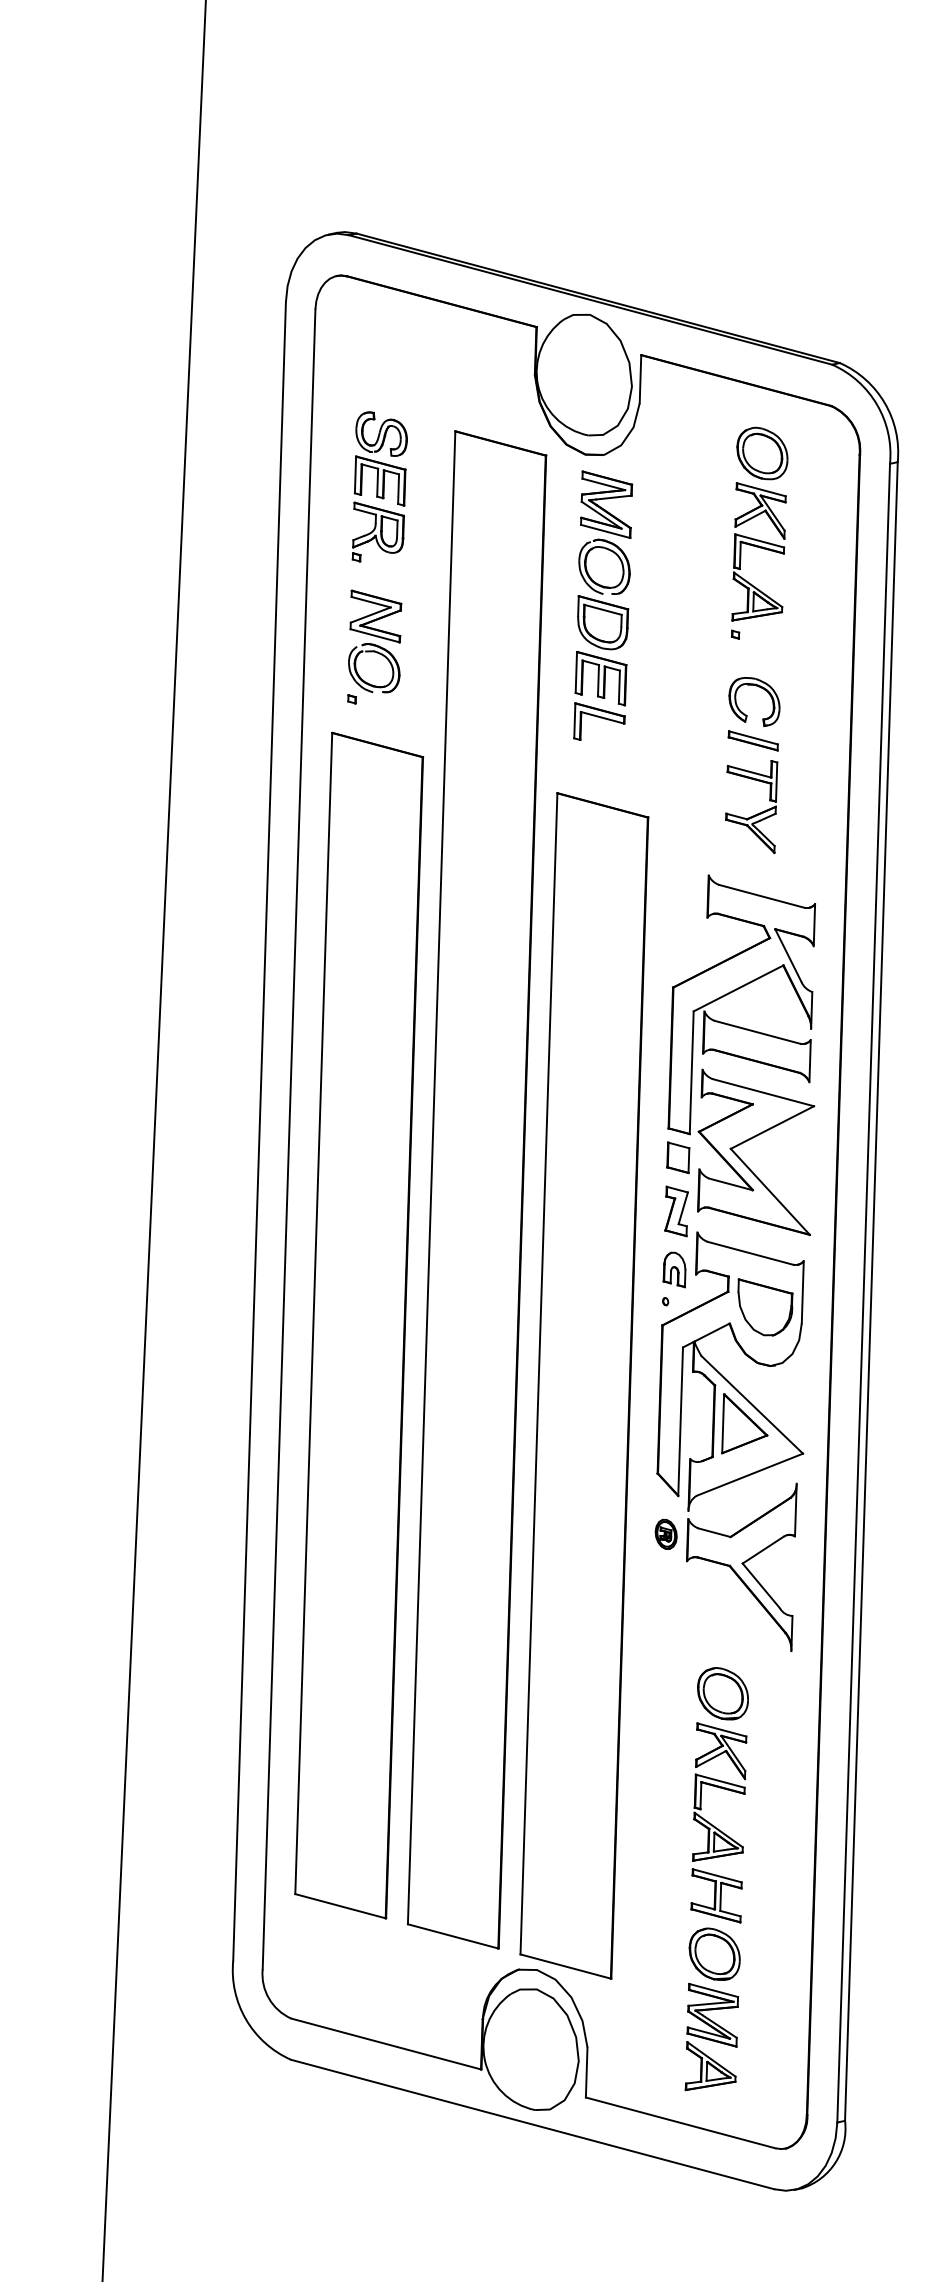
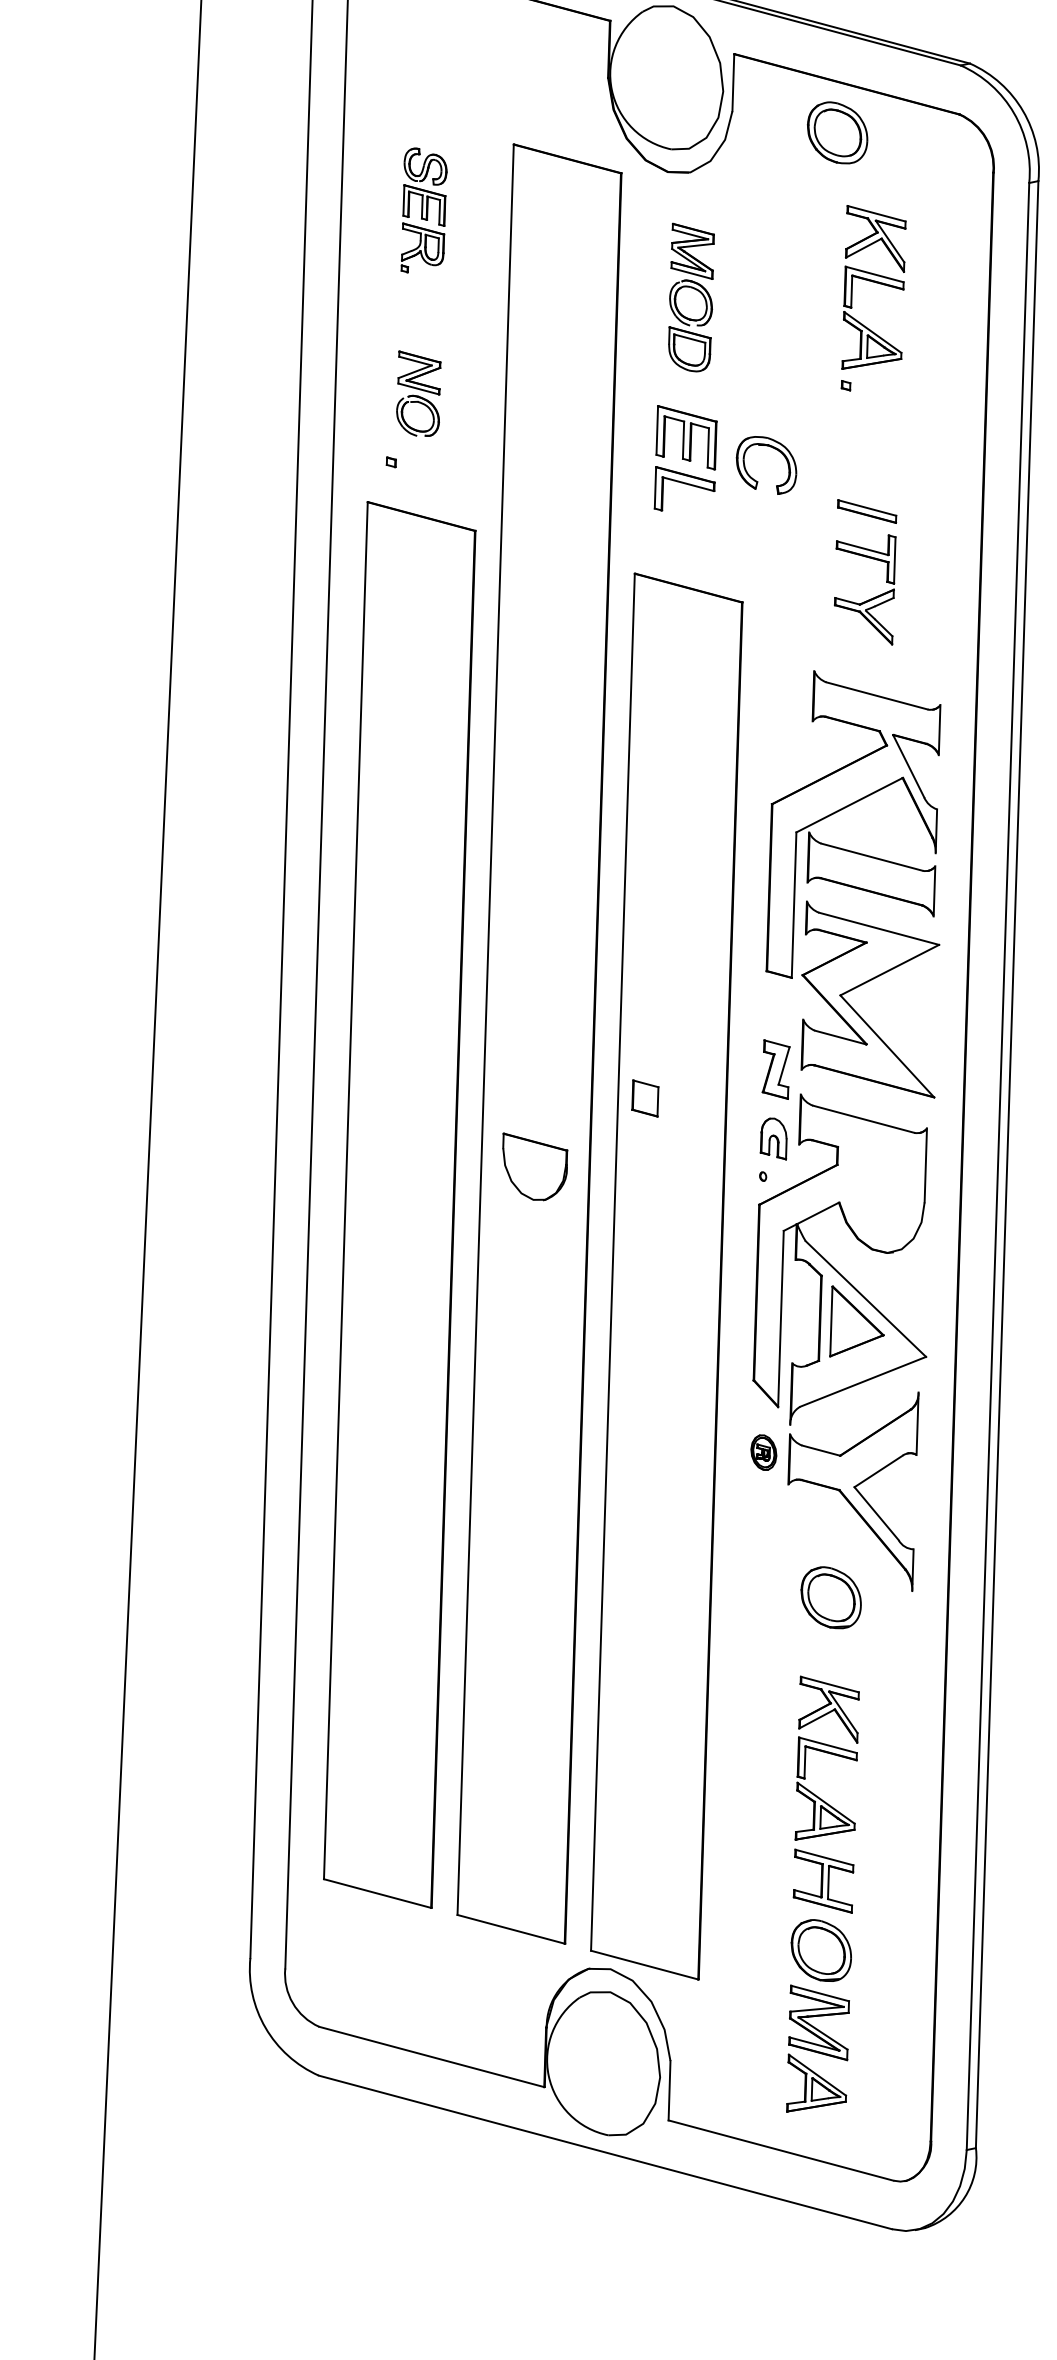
part: (762, 453) -> (837, 132), moved
part: (379, 486) -> (423, 209), size x0.7
part: (605, 560) -> (691, 297), size x0.7
part: (375, 641) -> (419, 393), size x0.7
part: (758, 687) -> (771, 448), moved
part: (678, 1157) -> (645, 1098), moved
part: (765, 1307) -> (535, 1166), moved
part: (722, 1693) -> (830, 1597), moved

